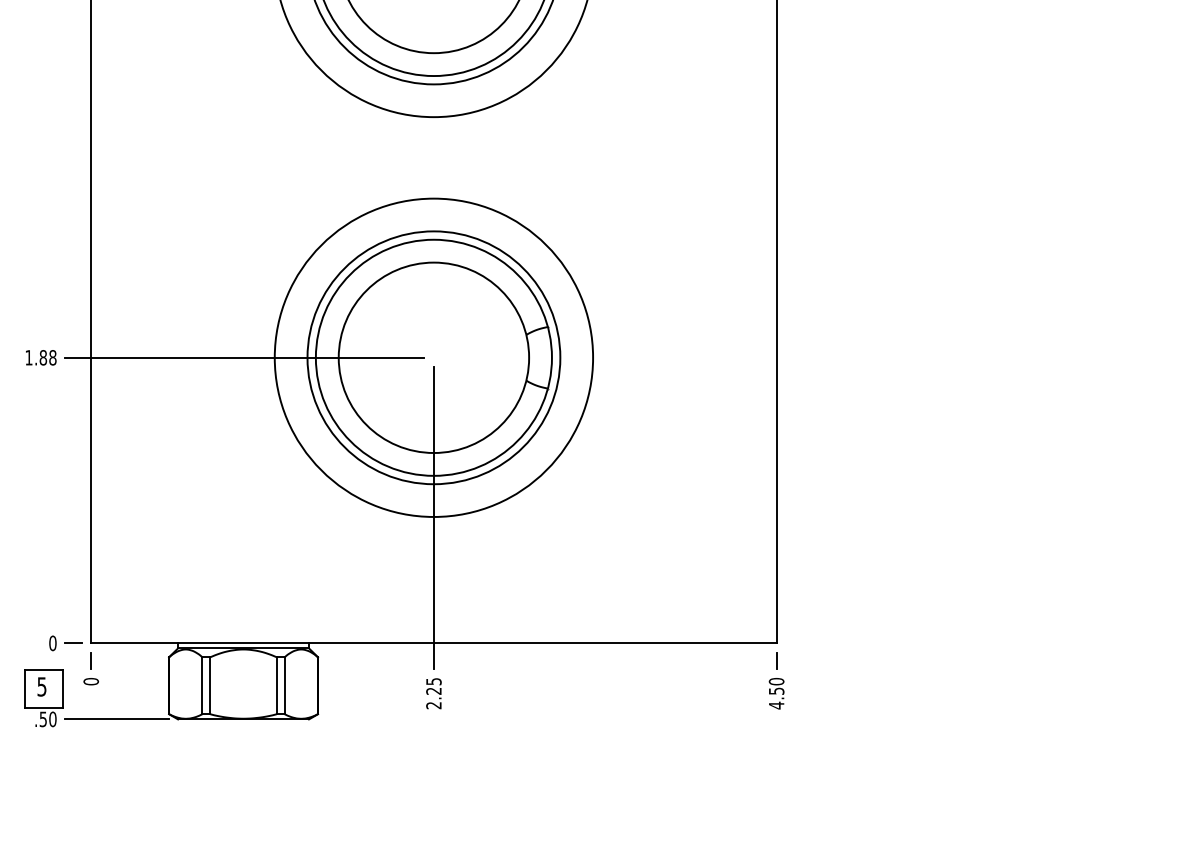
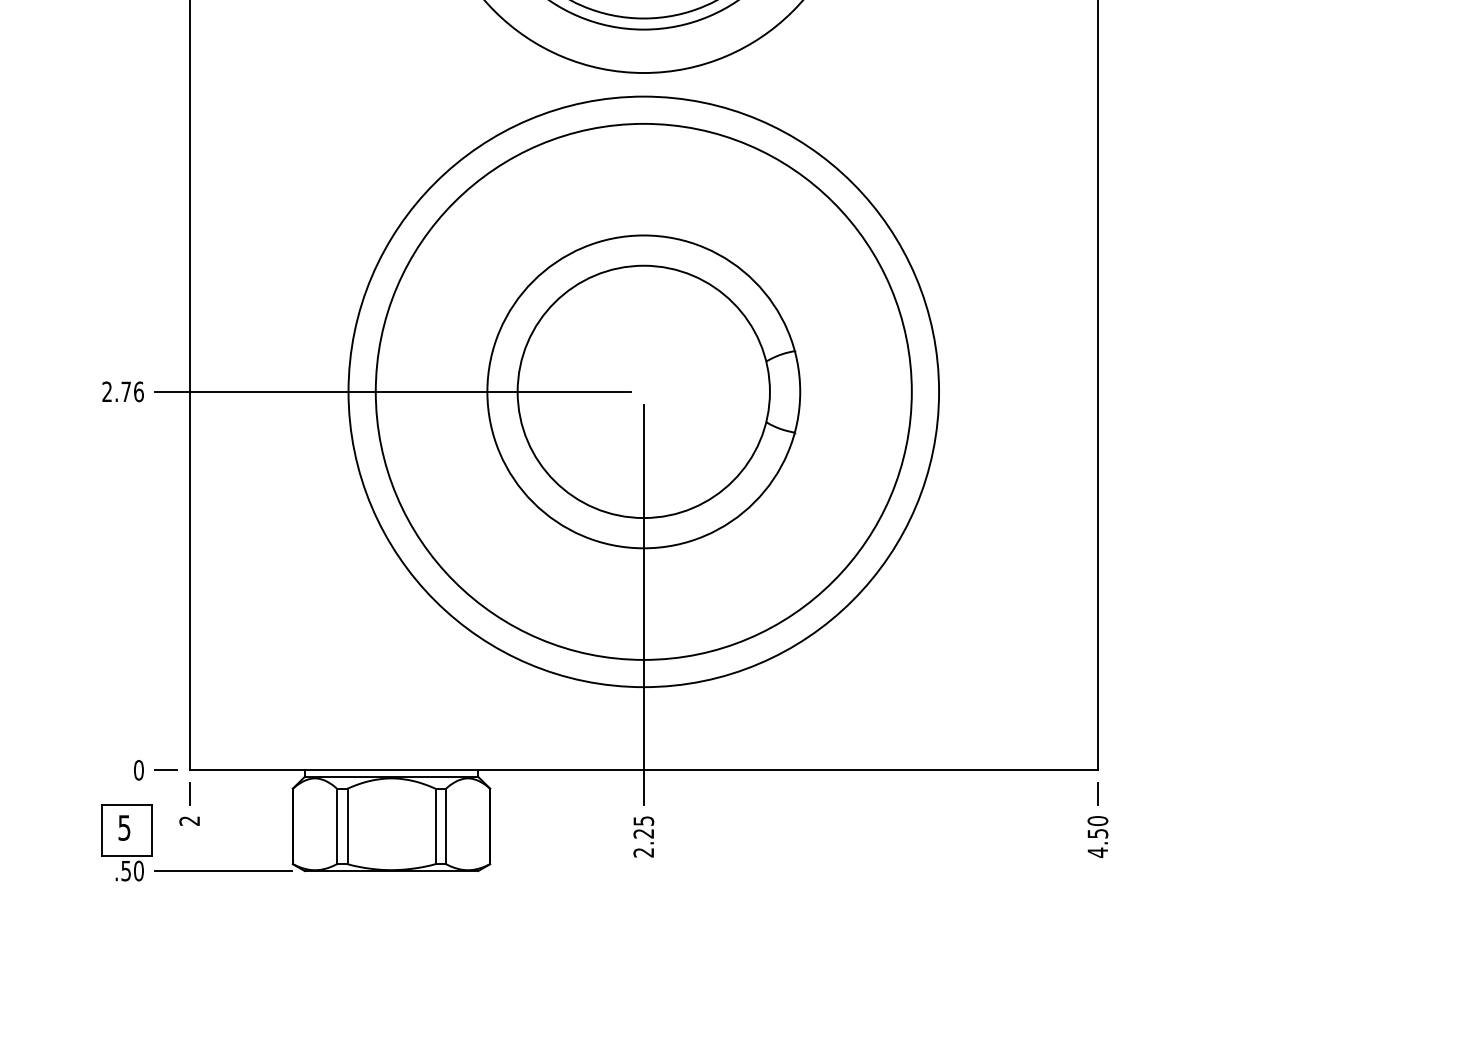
text: (40, 357) -> (122, 391), 1.88 -> 2.76
circle: (433, 357) -> (643, 391), size x1.4
circle: (433, 357) -> (643, 391), size x1.6
text: (91, 681) -> (190, 820), 0 -> 2

